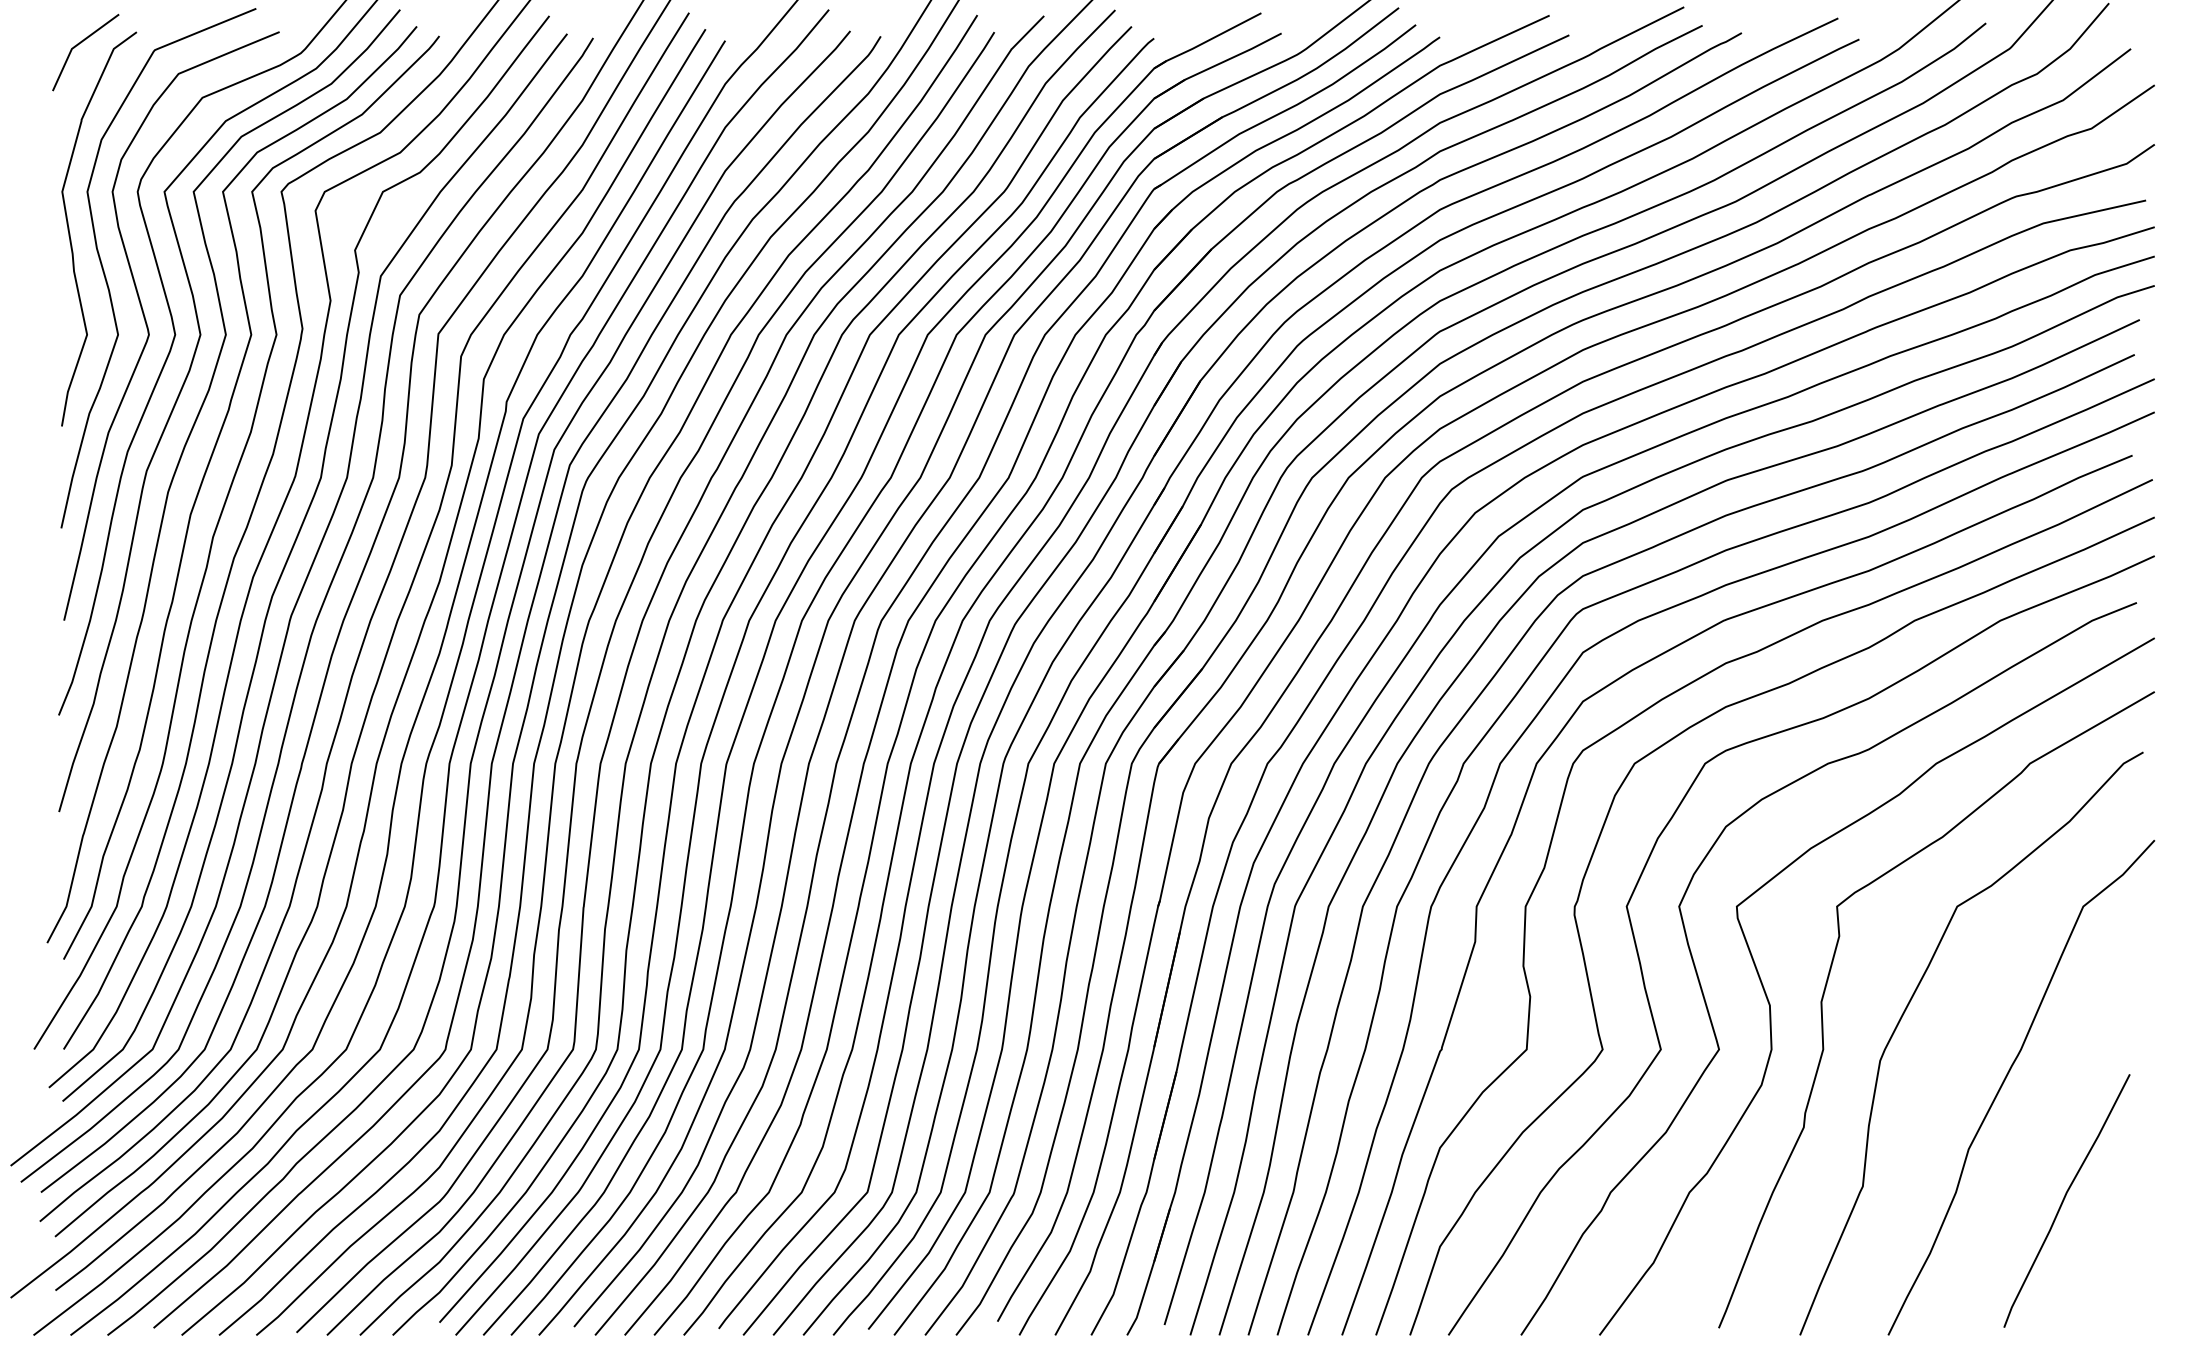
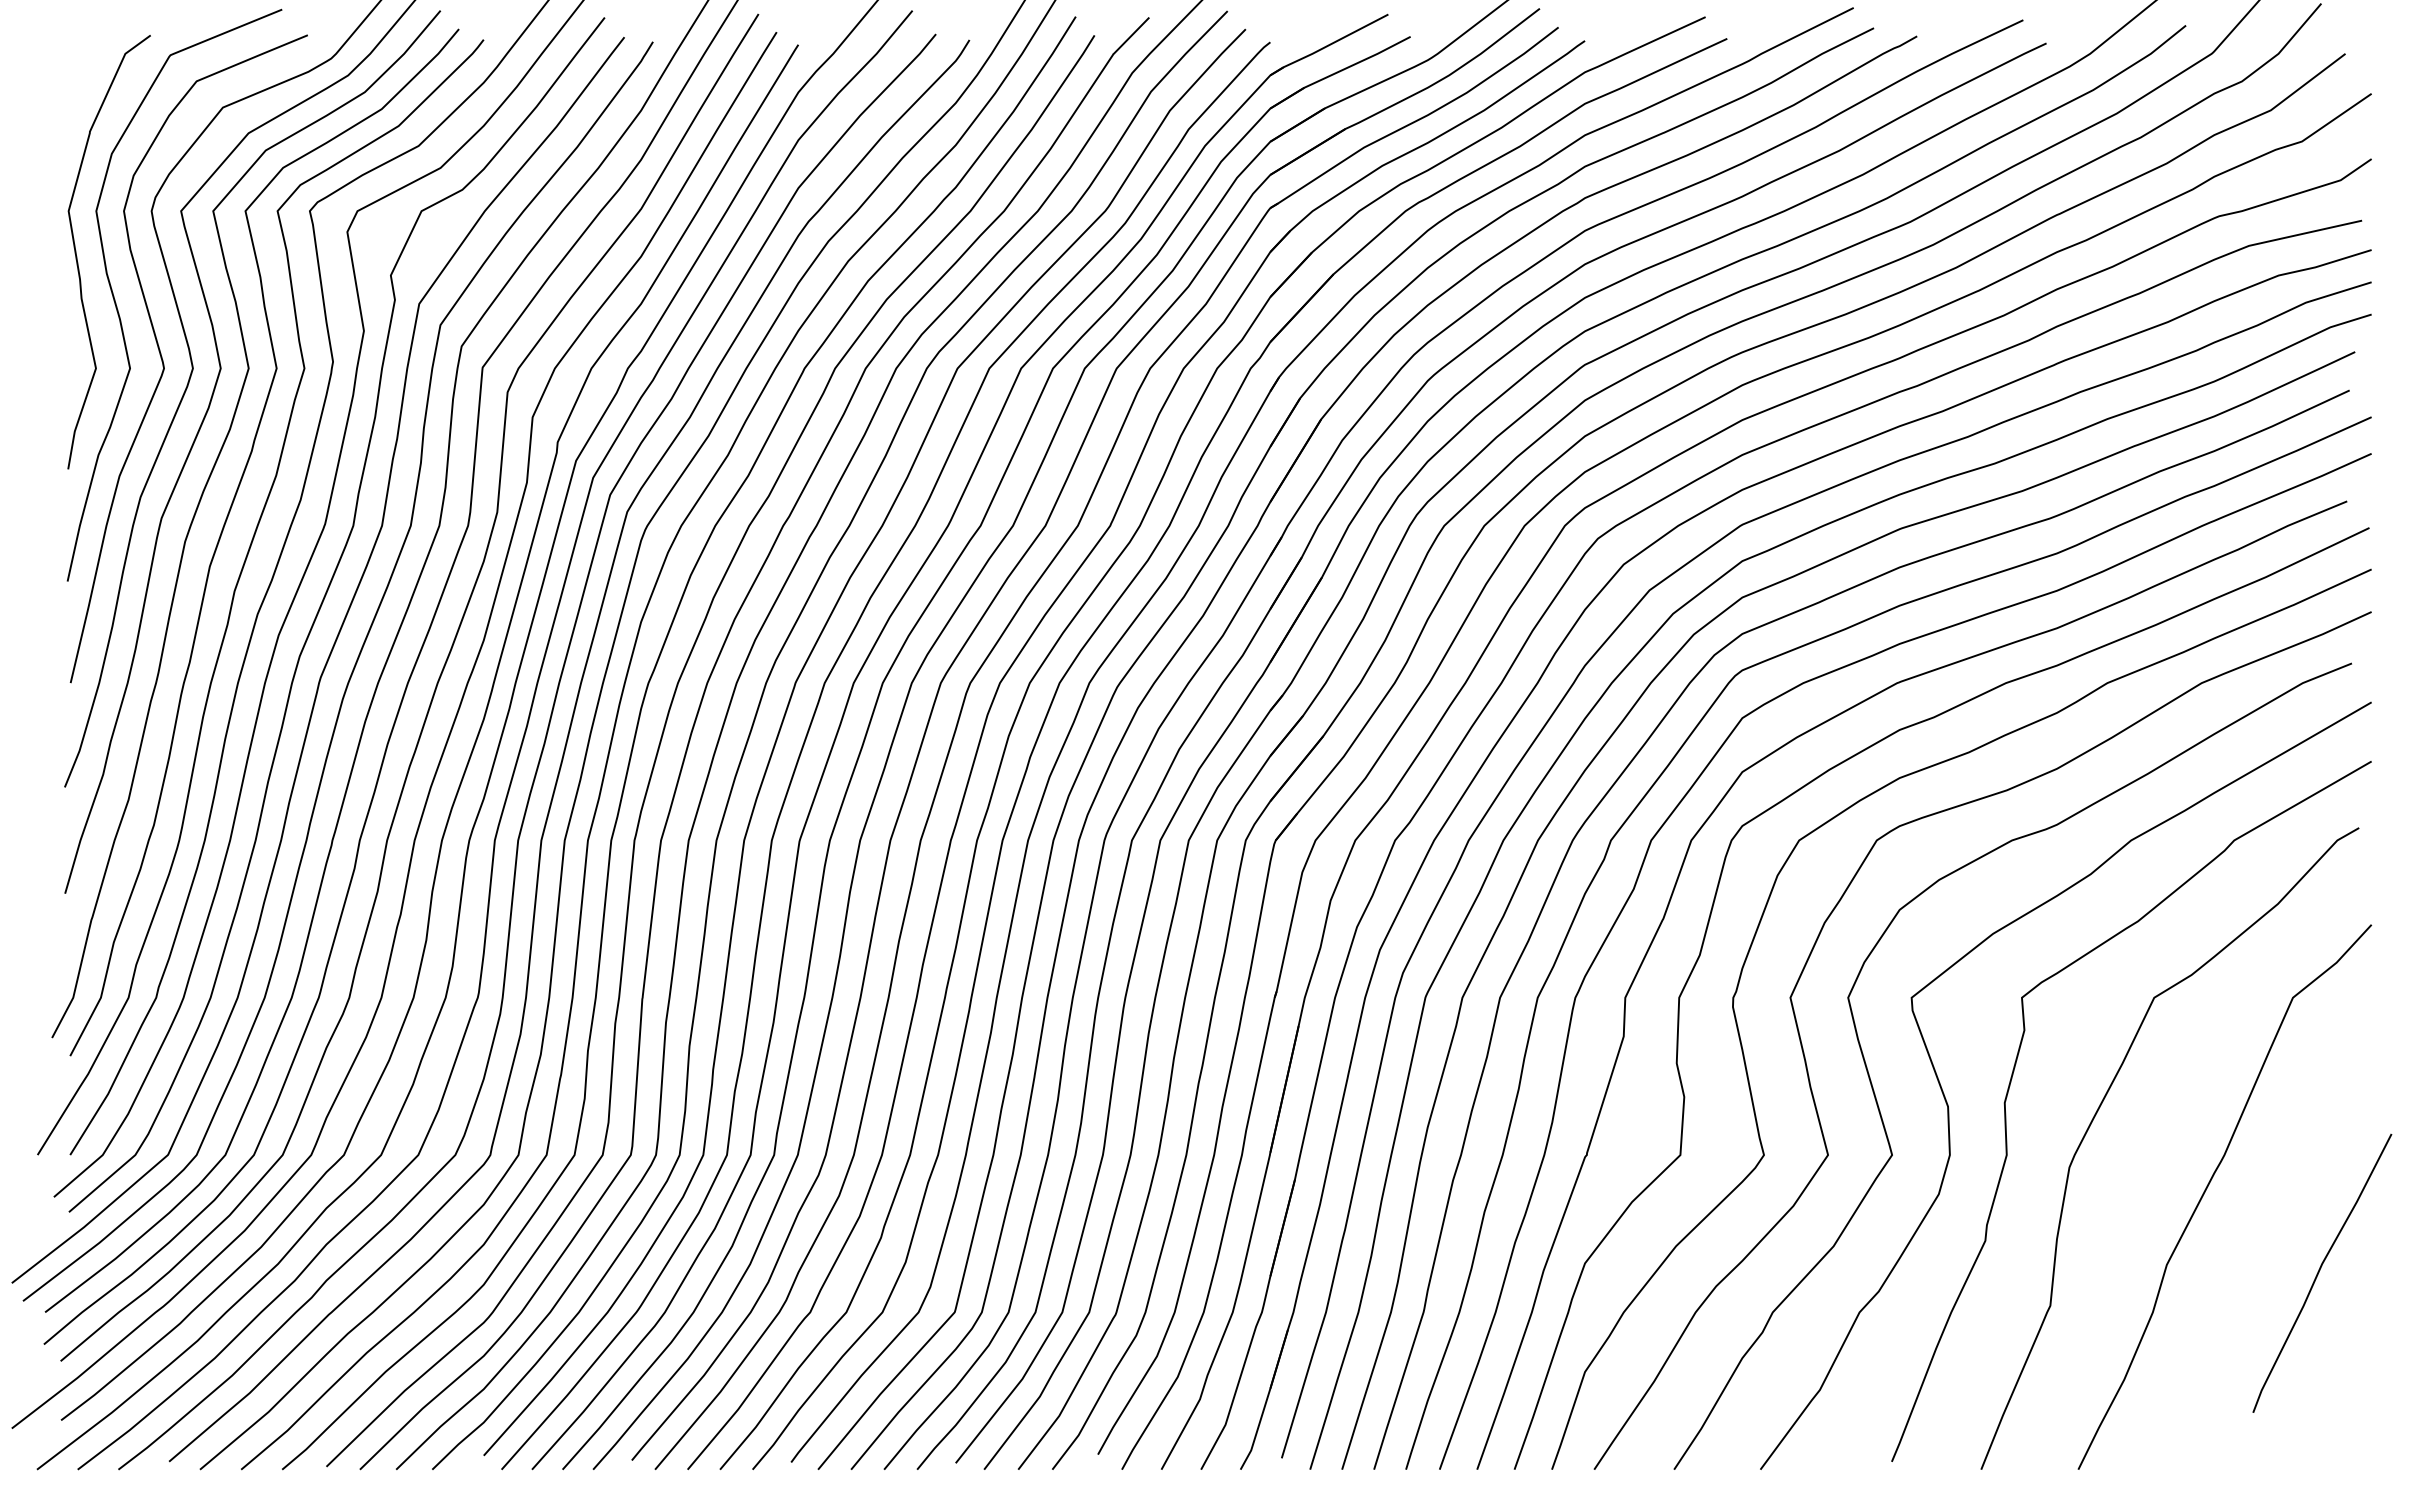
line: (81, 43) -> (89, 47), removed
curve: (2064, 1200) -> (2319, 1272), moved

